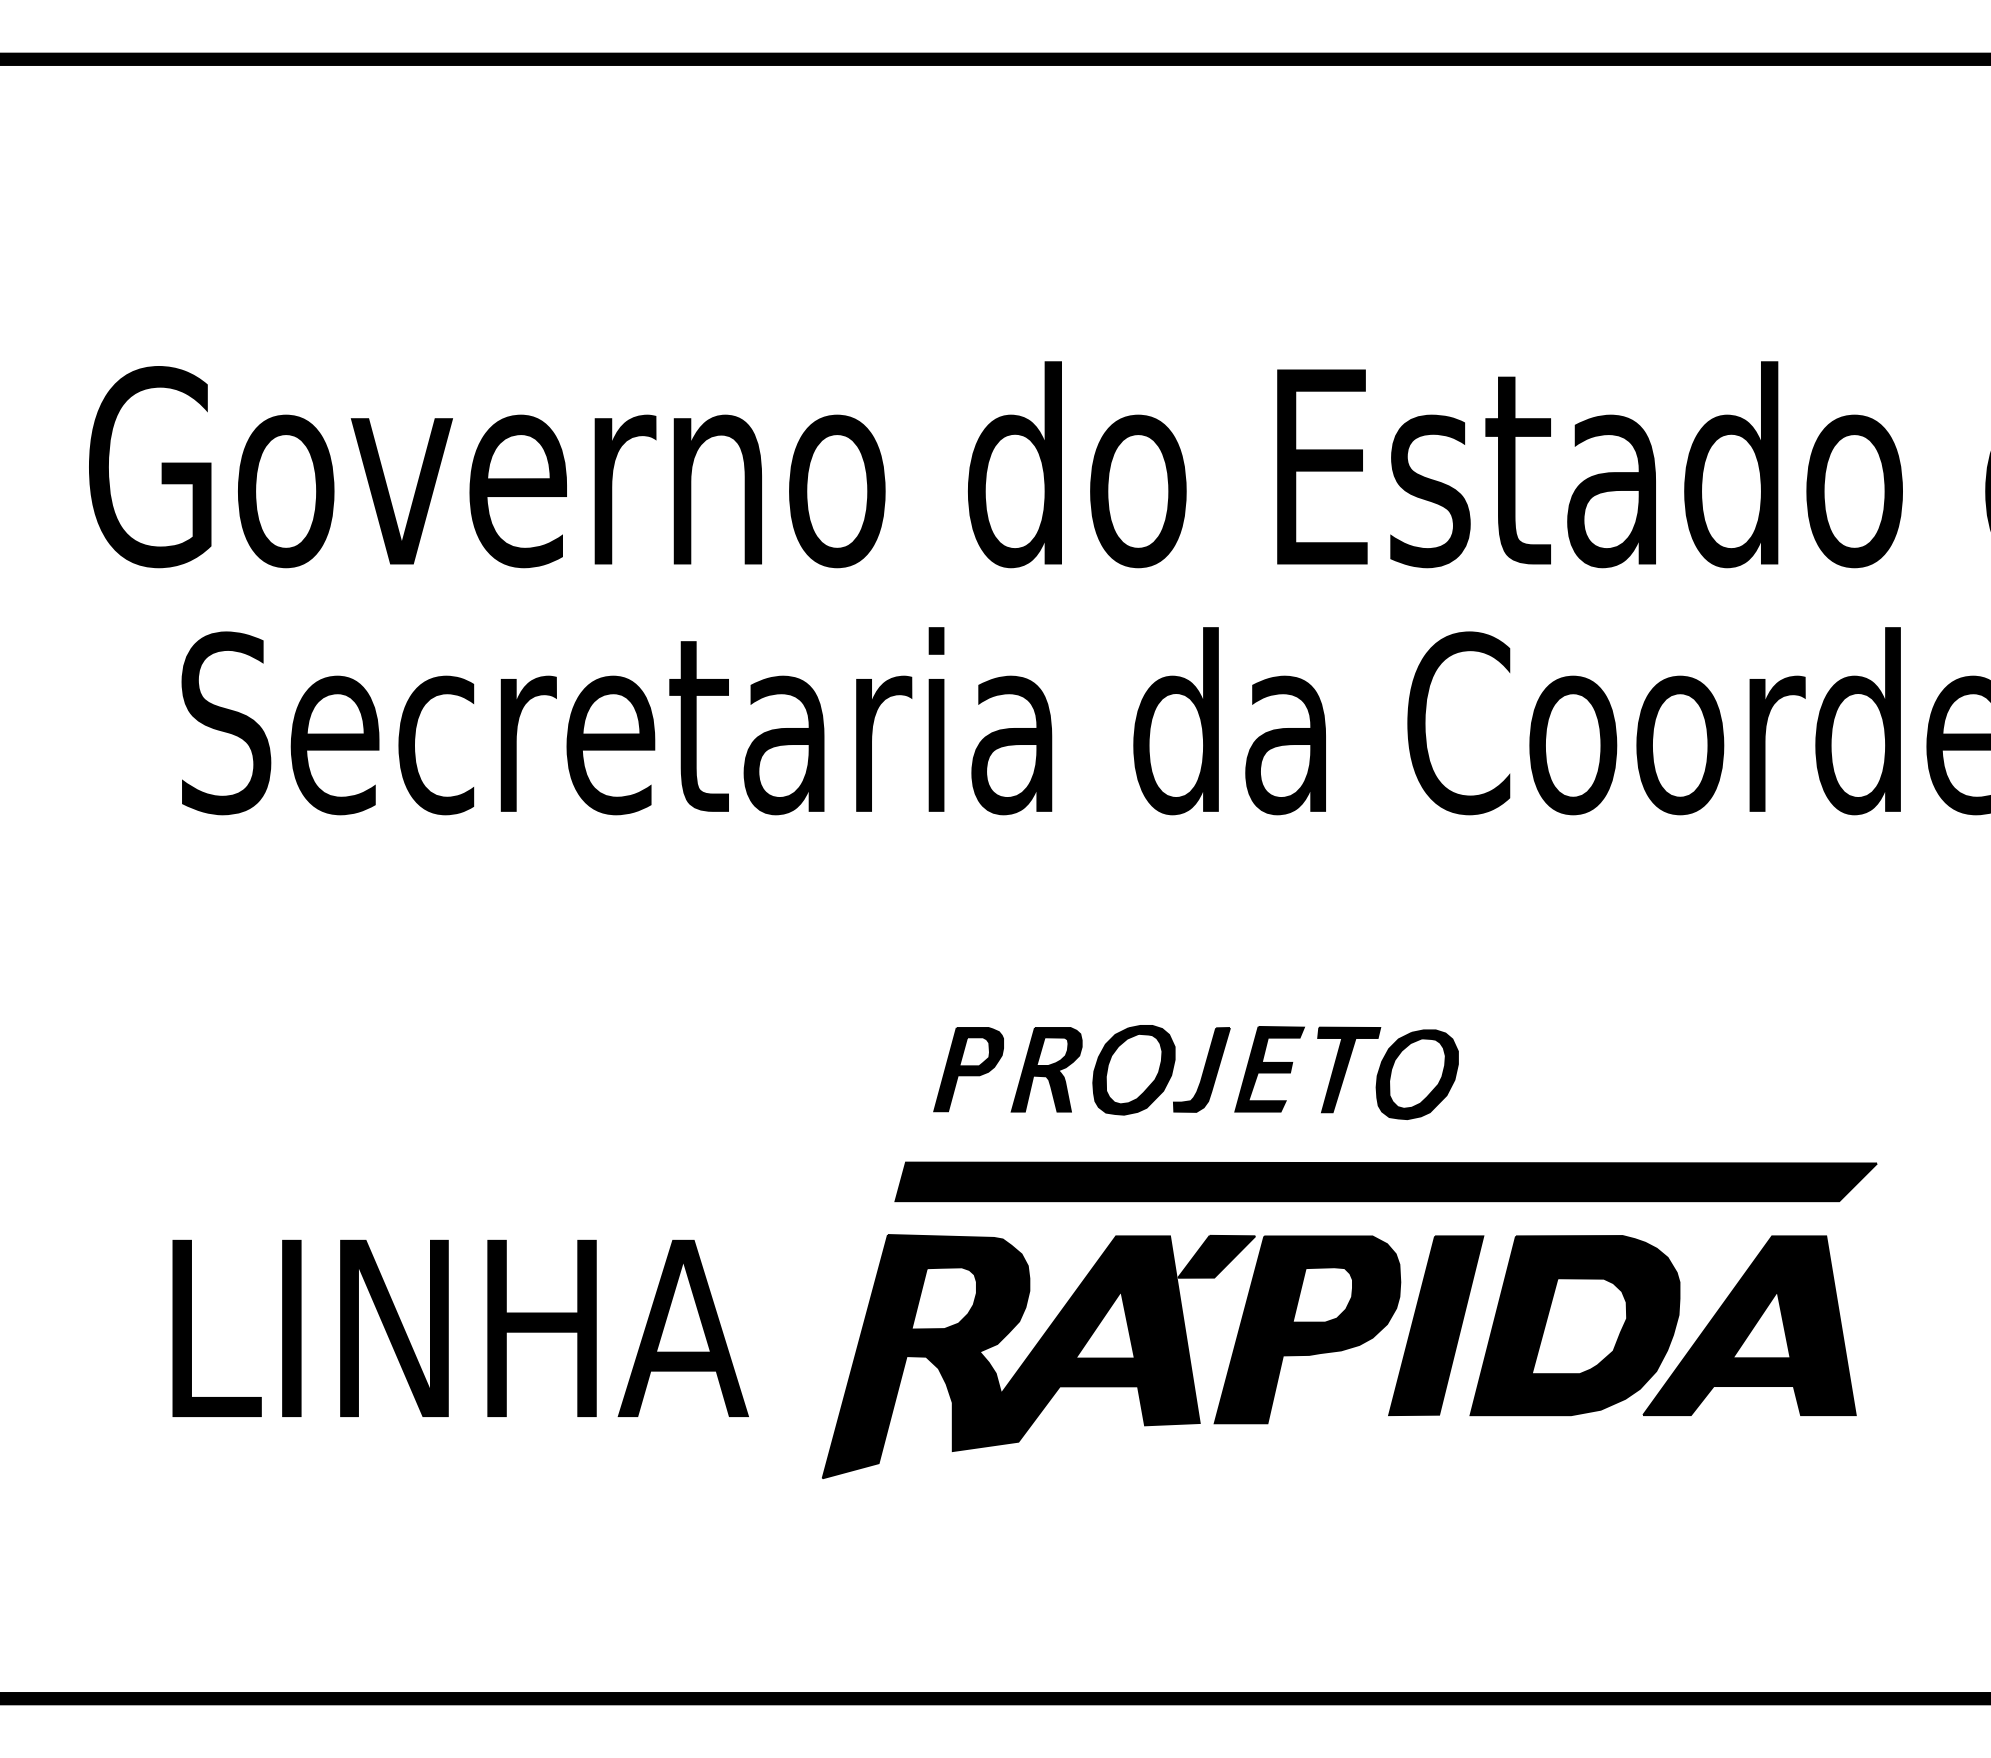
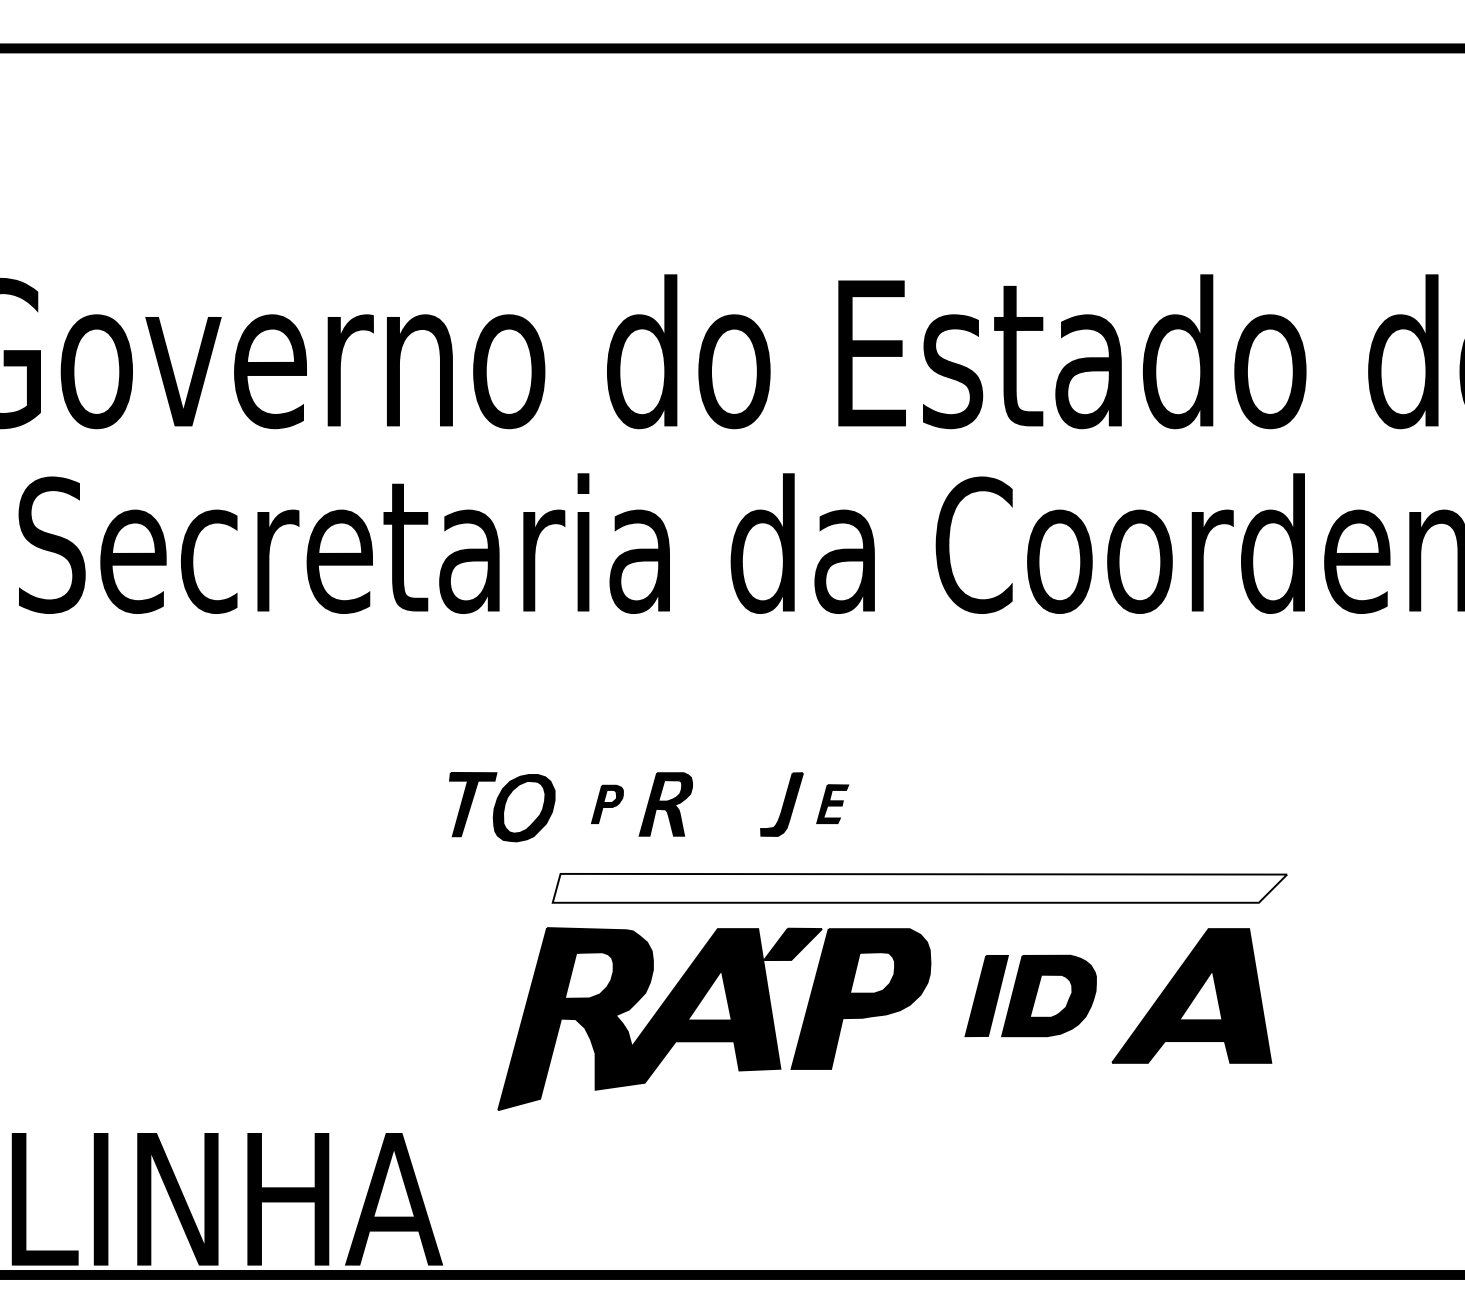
part: (968, 1069) -> (607, 804), size x0.6
part: (1269, 1069) -> (832, 804), size x0.6
part: (1133, 1070) -> (730, 804), removed
part: (1387, 1072) -> (501, 806), moved
fill: (1386, 1181) -> (920, 888), removed
part: (1534, 1325) -> (1030, 995), size x0.6
text: (460, 1327) -> (227, 1198), moved

